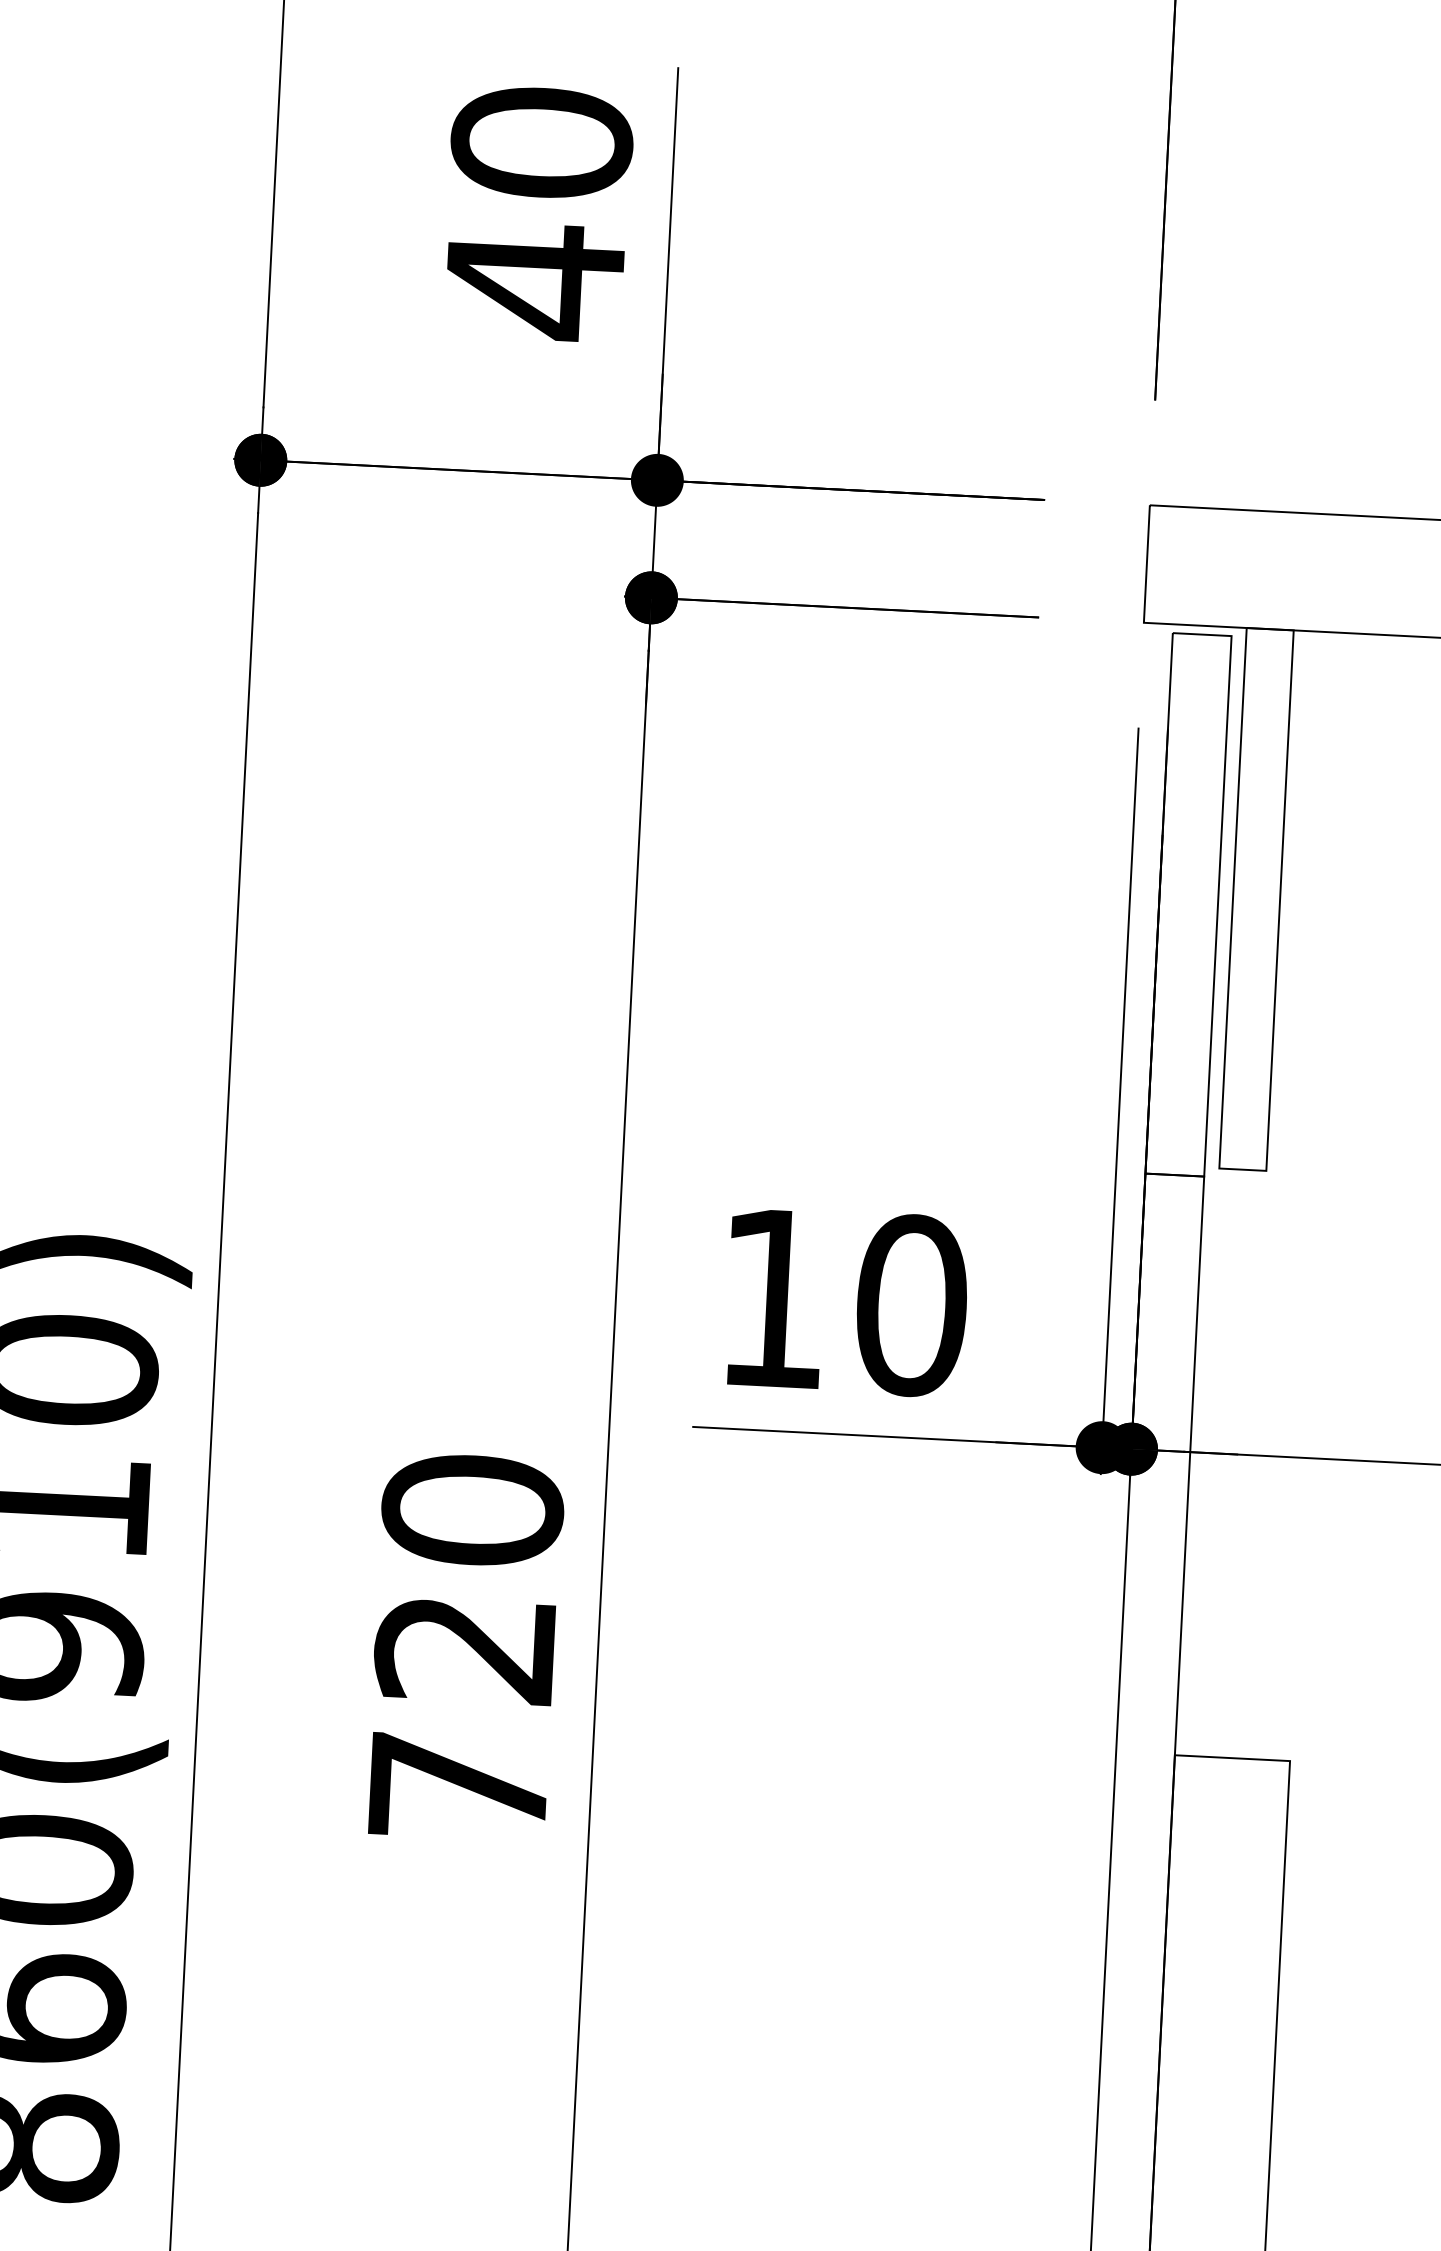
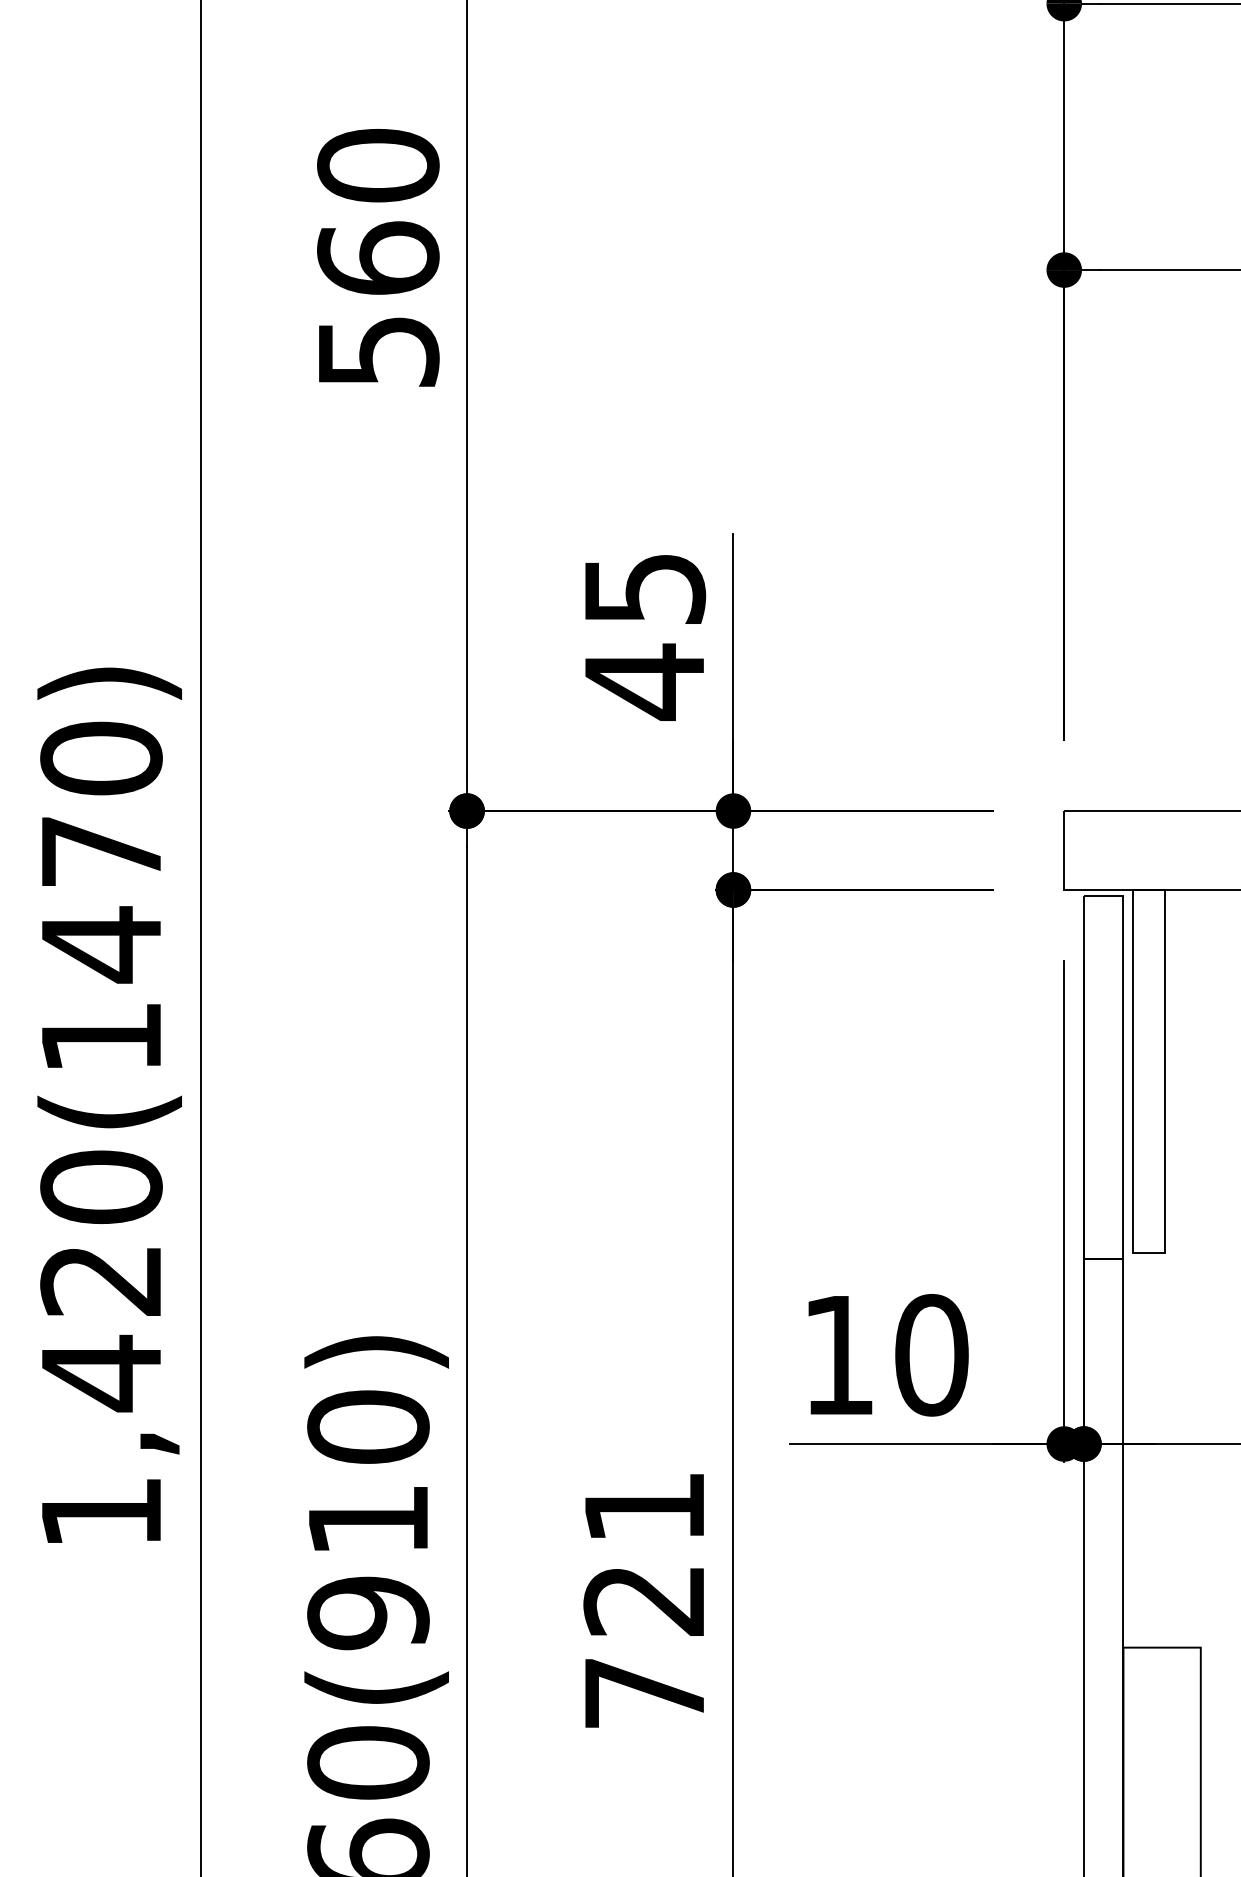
text: (541, 142) -> (644, 588), 40 -> 45
text: (472, 1510) -> (644, 1507), 720 -> 721

